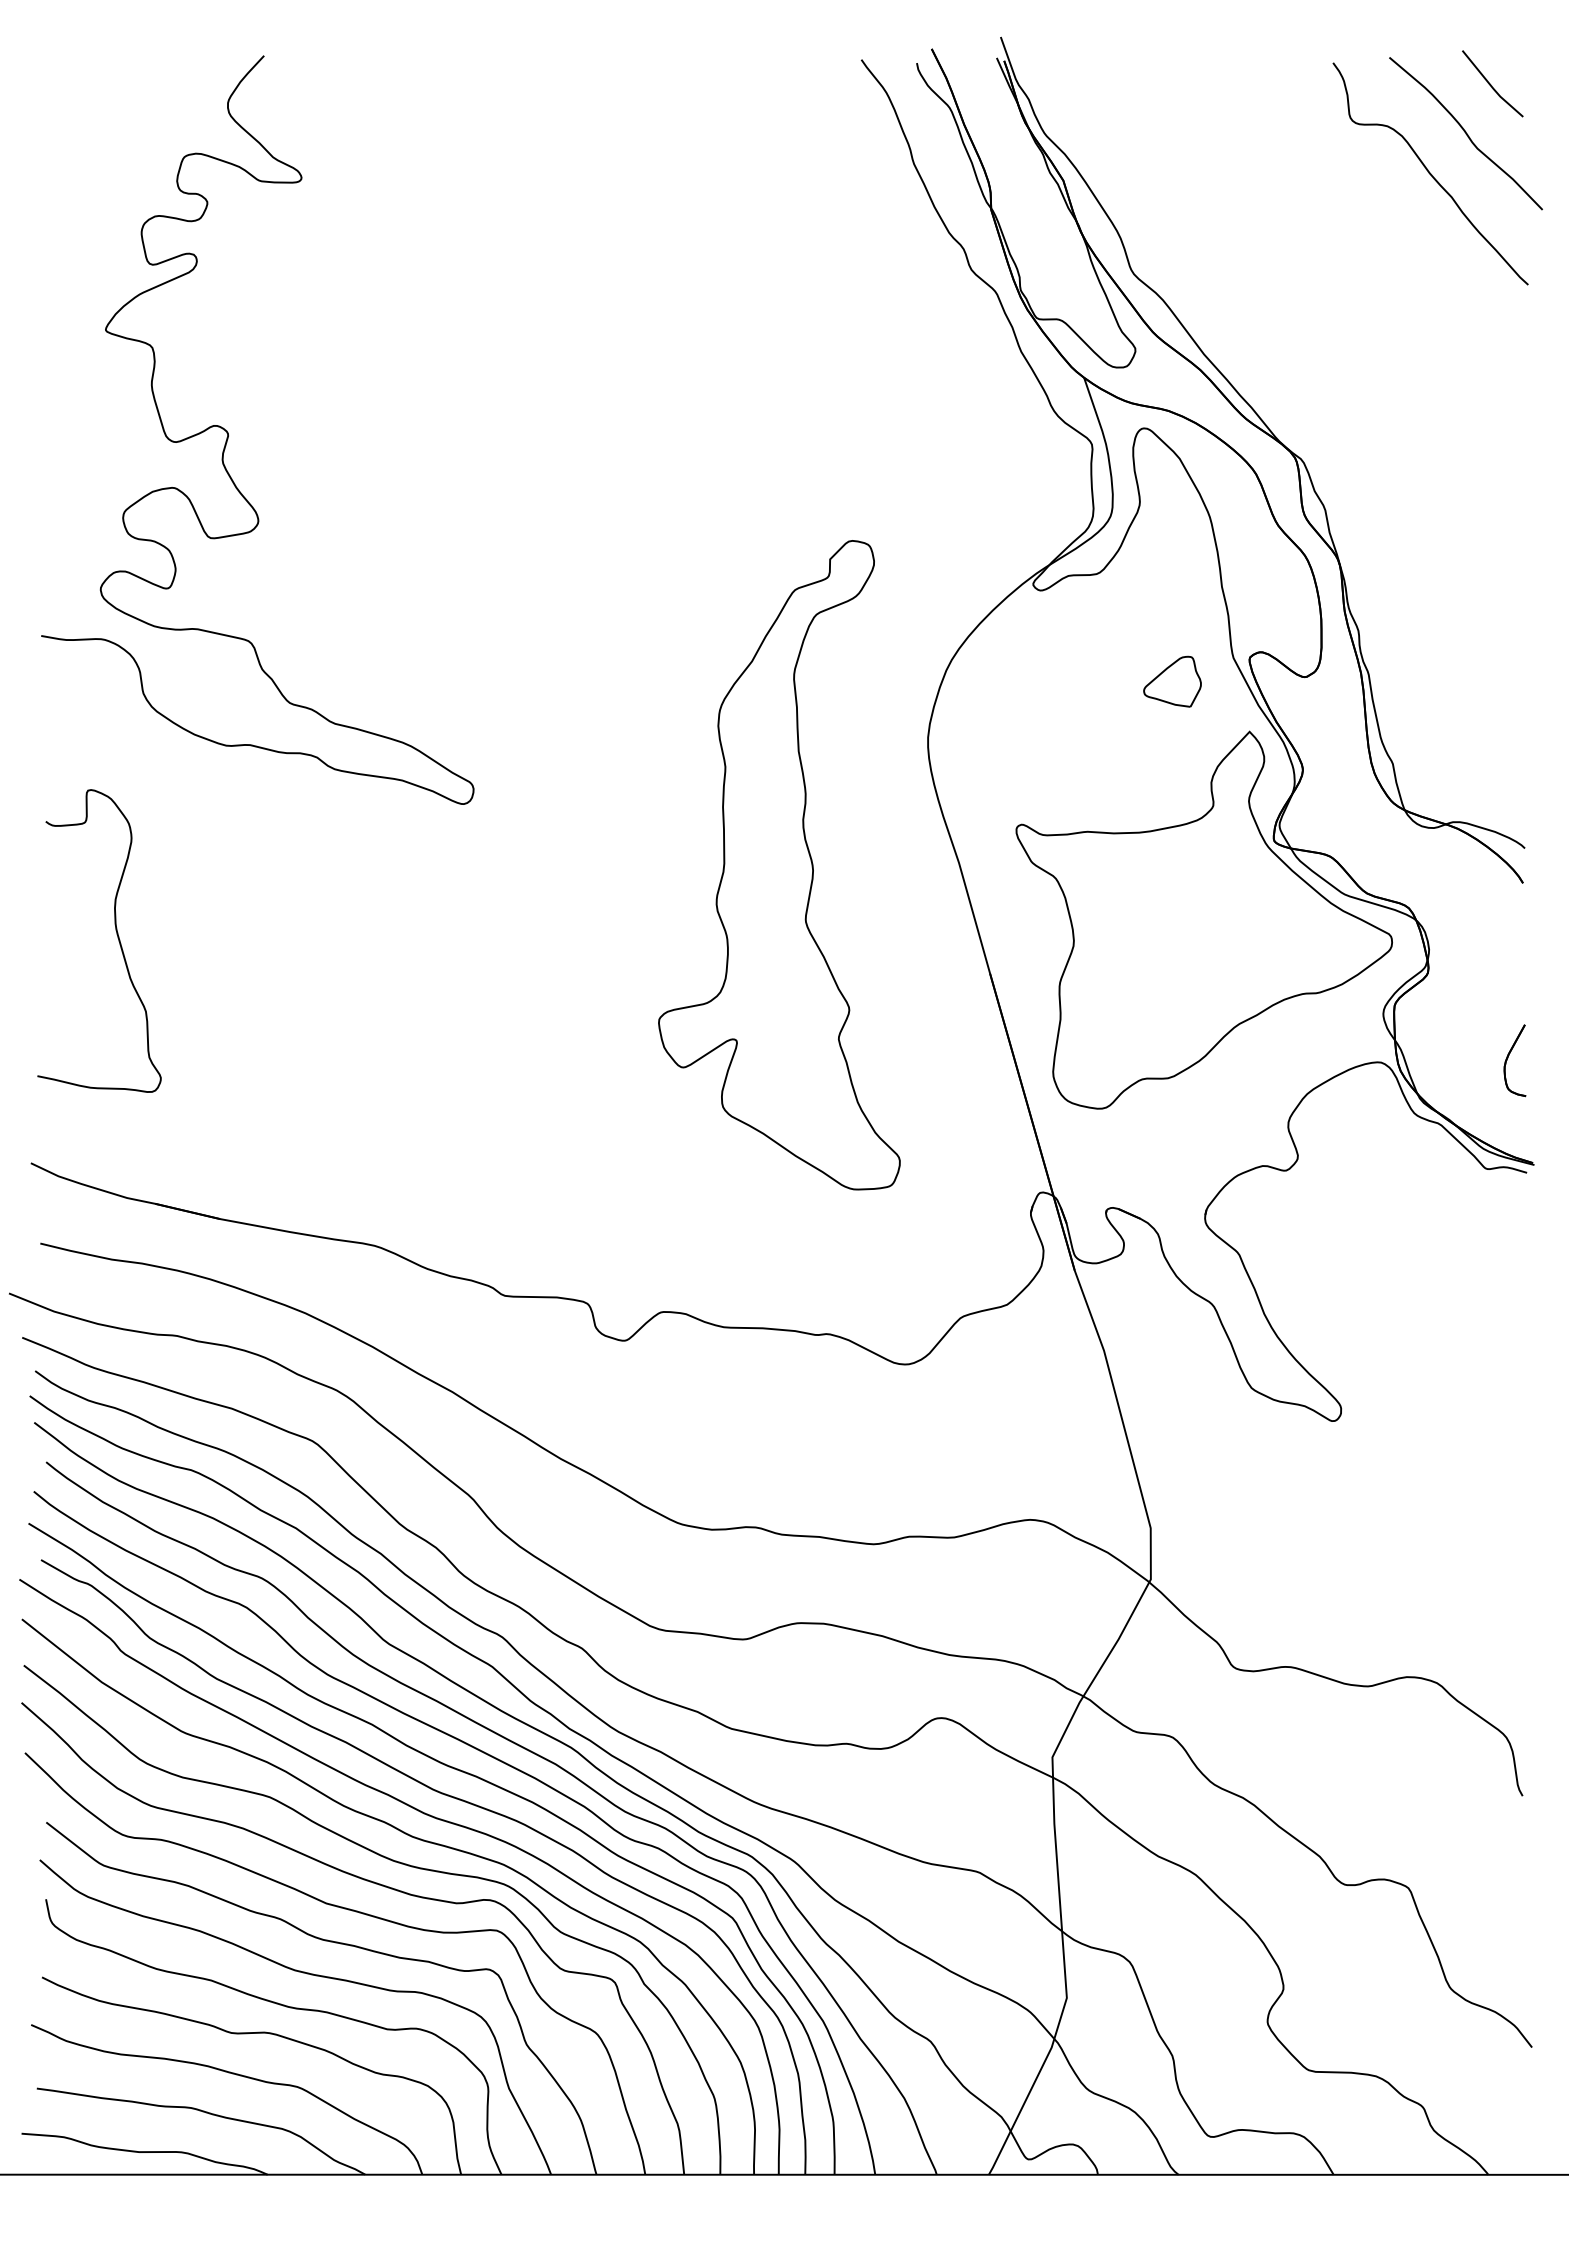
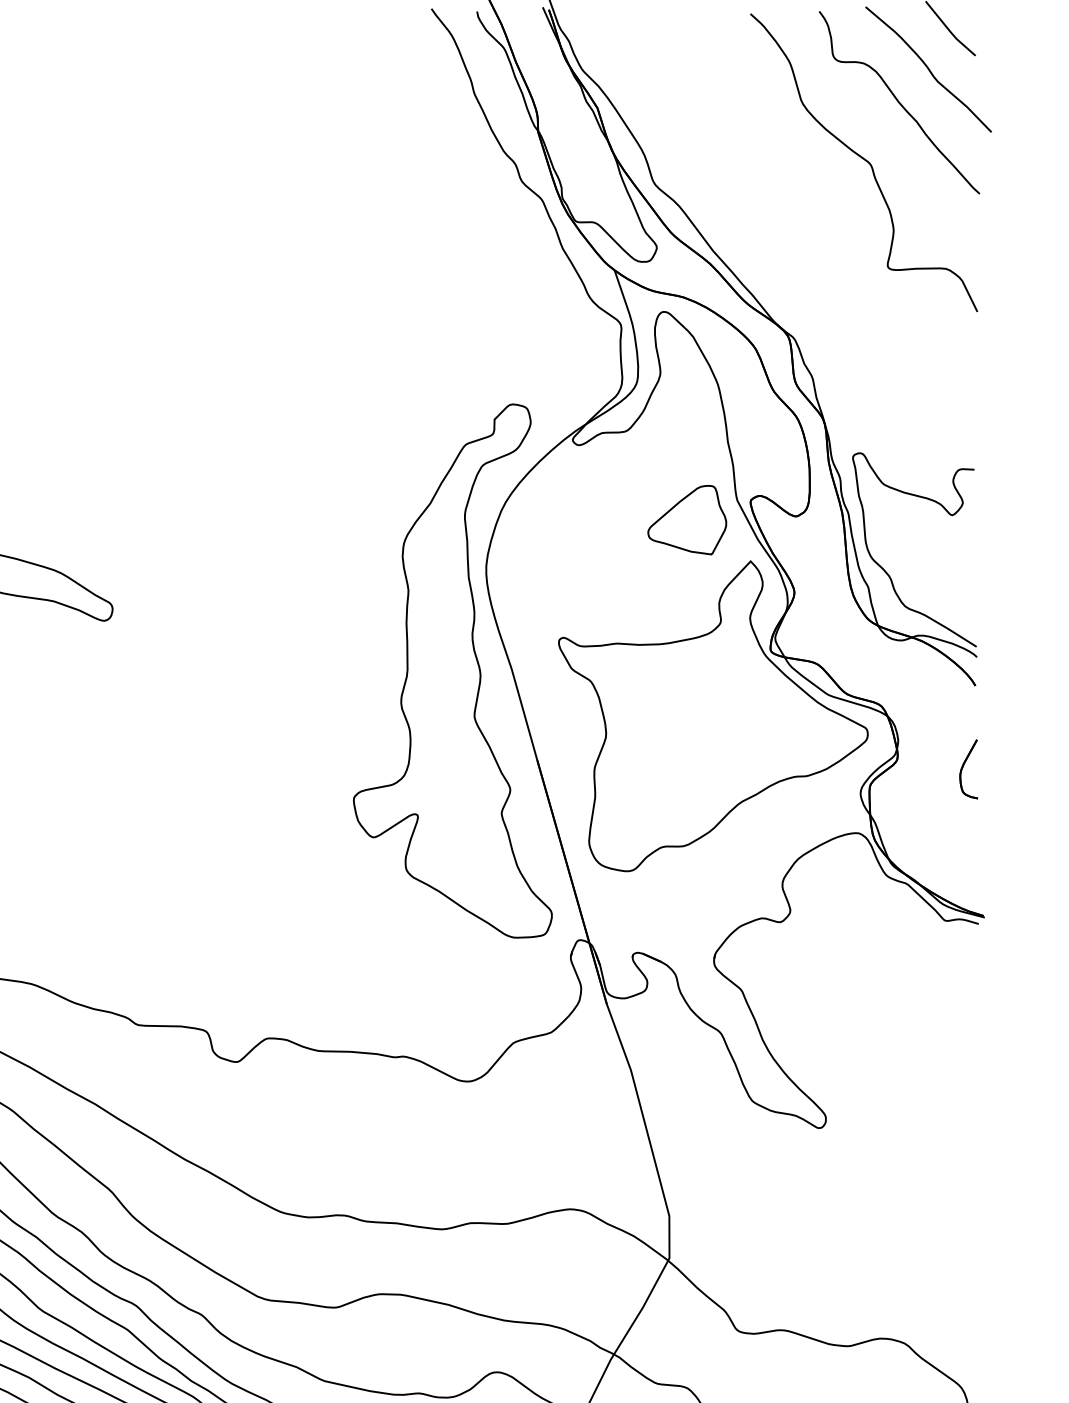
curve: (1388, 244) -> (864, 160), added
part: (1172, 681) -> (687, 520), size x1.67
curve: (1413, 742) -> (885, 570), added
part: (779, 865) -> (452, 671), moved
part: (1508, 1058) -> (963, 767), moved

